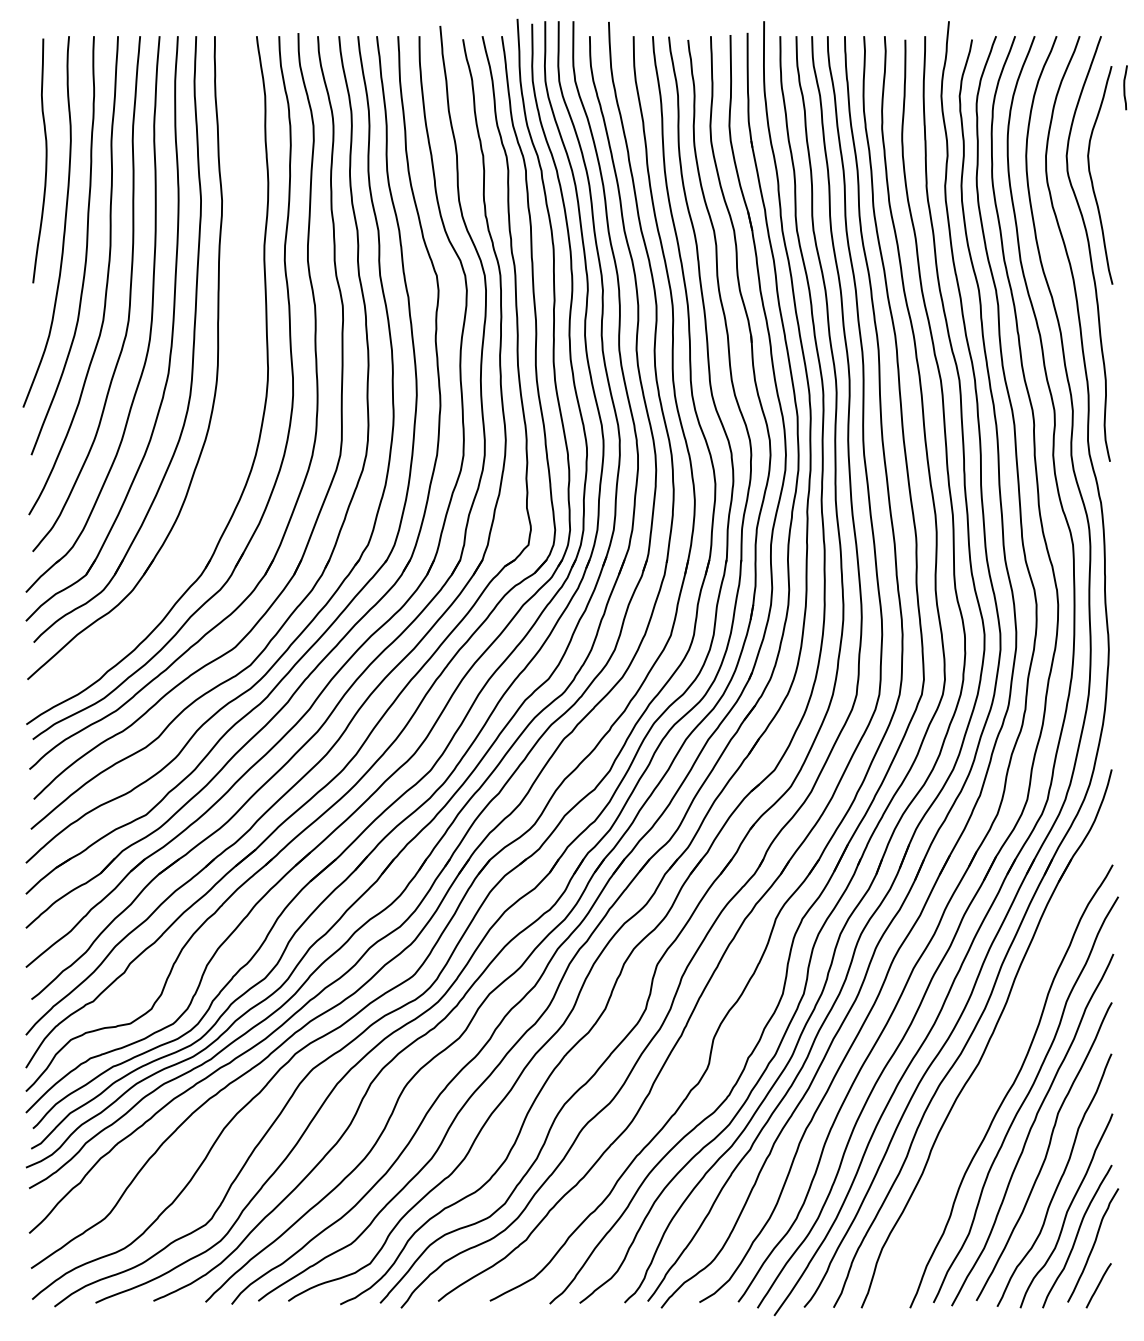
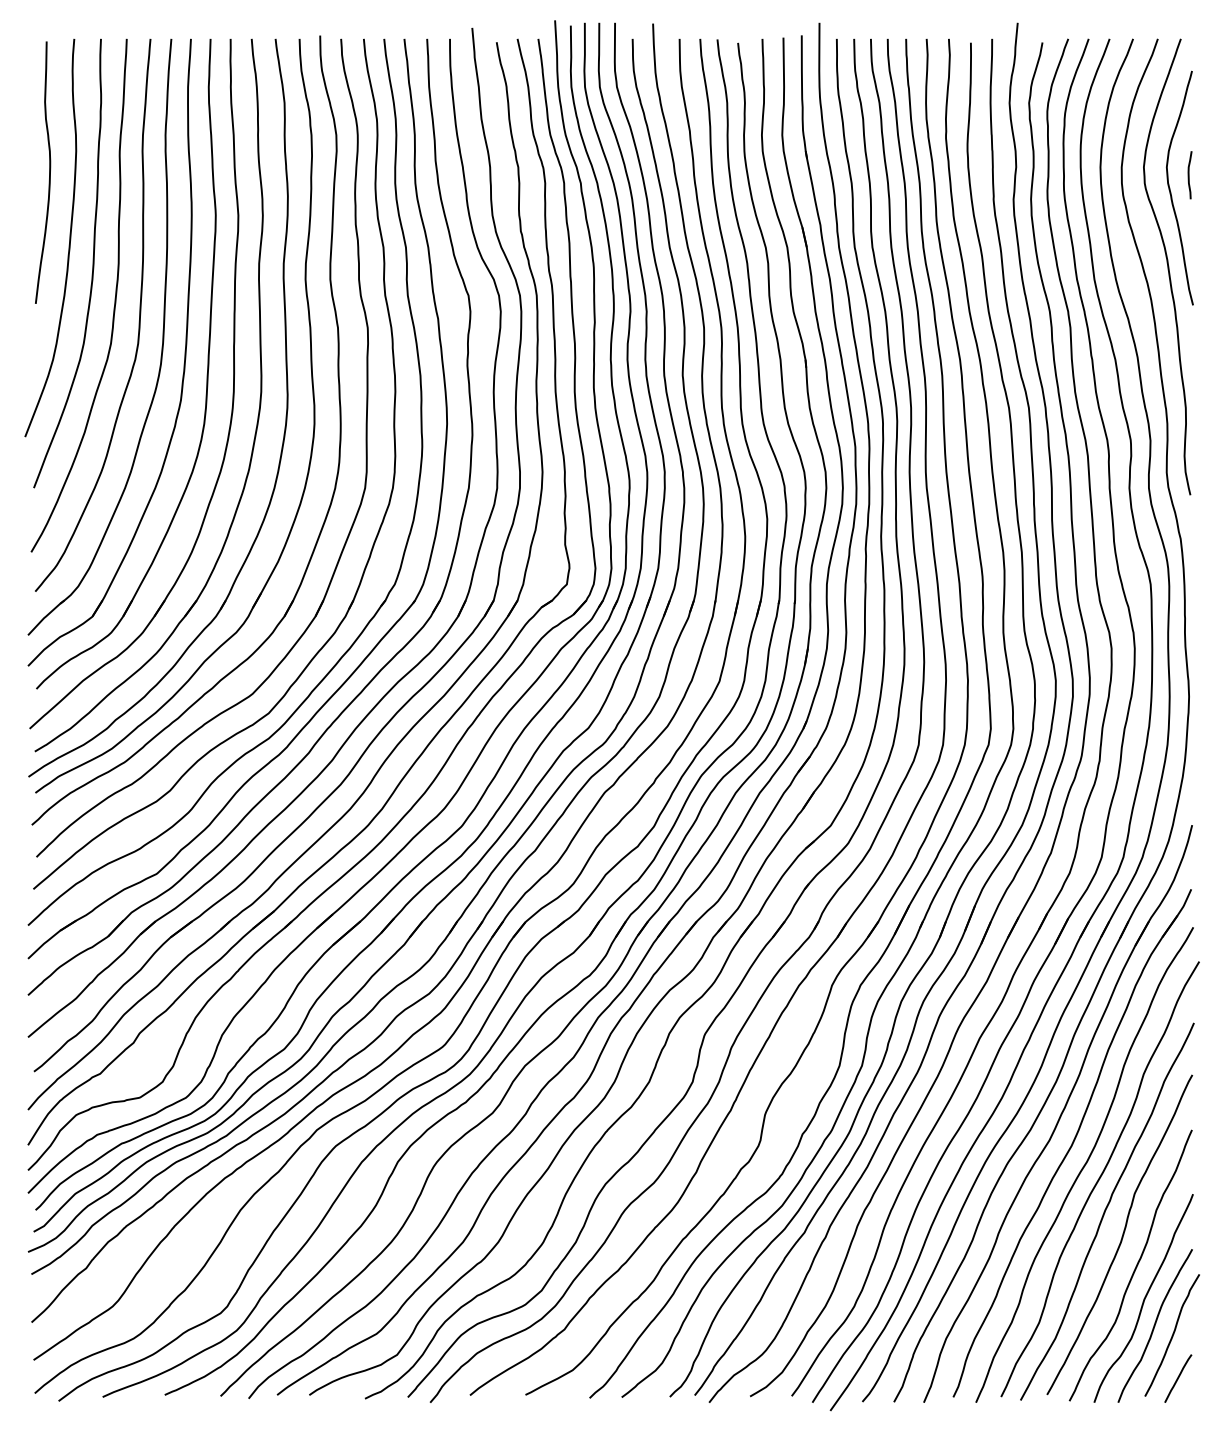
curve: (1125, 88) -> (1189, 175), moved
part: (240, 381) -> (258, 409), added
part: (999, 1066) -> (1071, 1143), added

